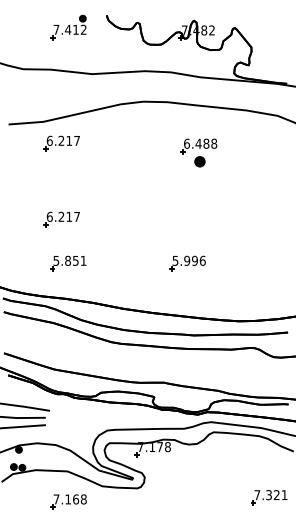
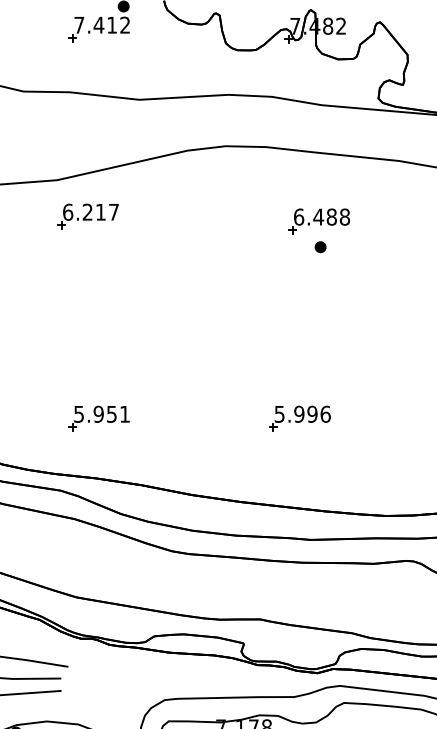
part: (199, 161) -> (320, 246), size x0.62
part: (61, 219) -> (87, 344), removed
text: (68, 260) -> (99, 413), 5.851 -> 5.951

